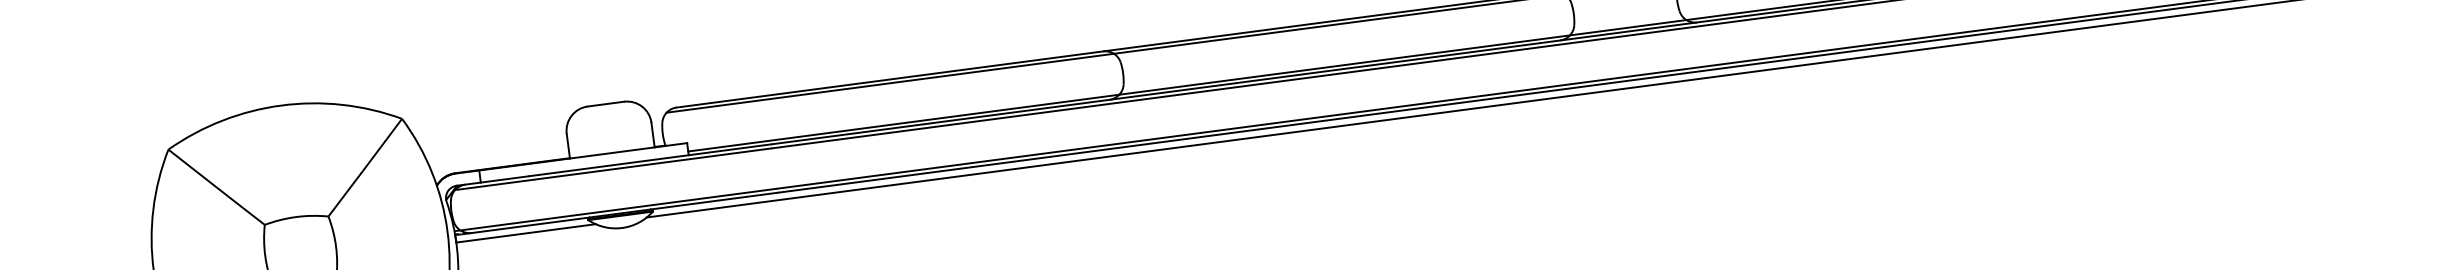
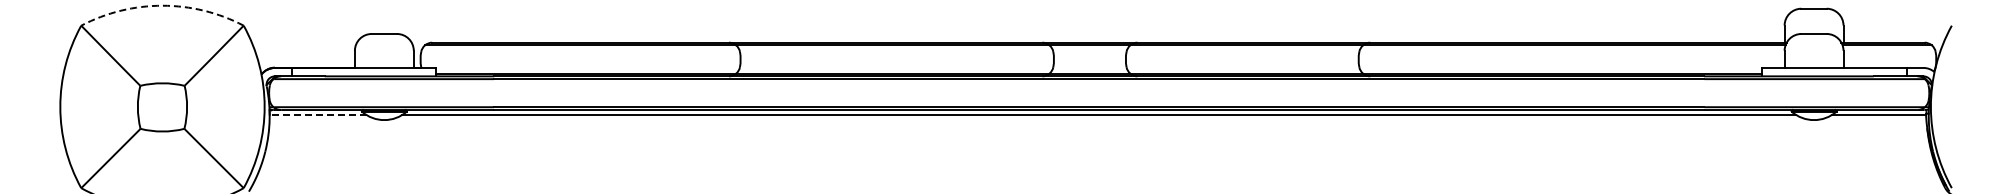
arc: (281, 105) -> (162, 5), solid -> dashed
line: (525, 234) -> (317, 115), solid -> dashed

